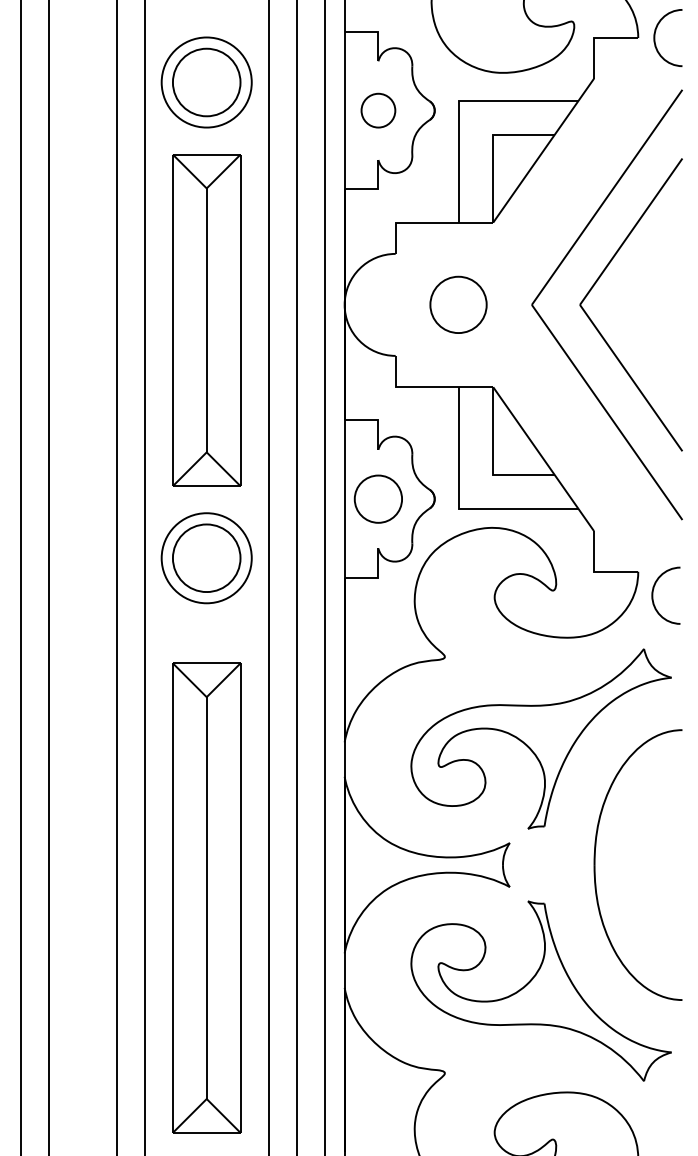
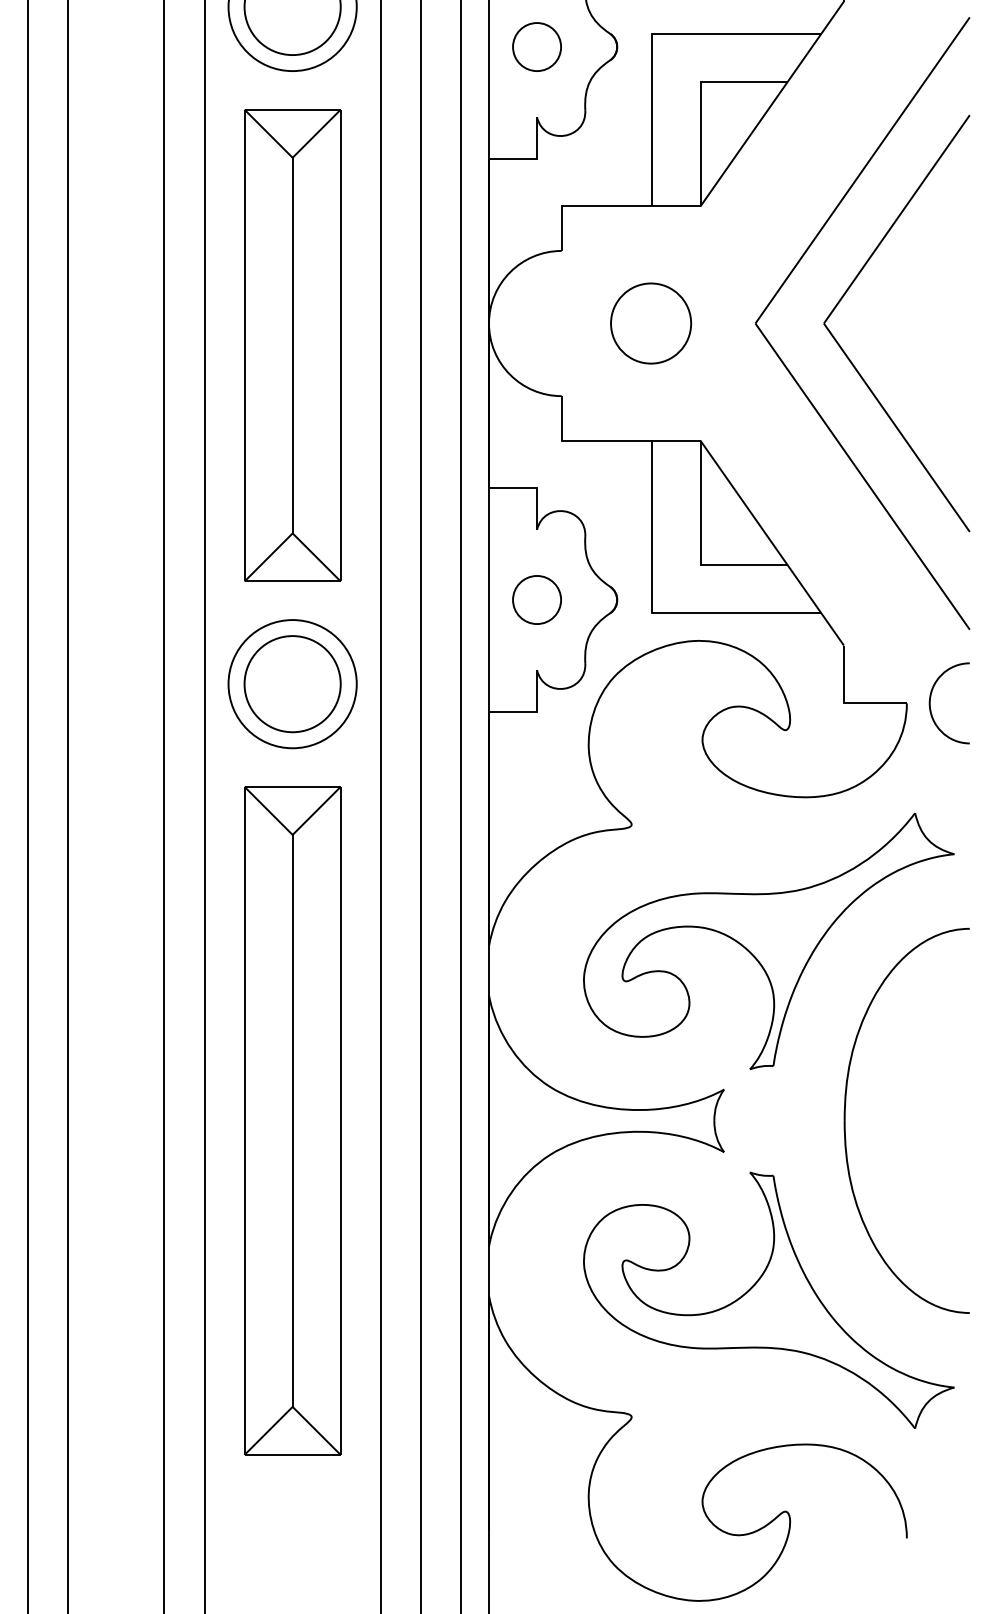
part: (378, 498) -> (537, 599), size x0.71
curve: (653, 595) -> (931, 703), moved
part: (206, 897) -> (292, 1120), moved

